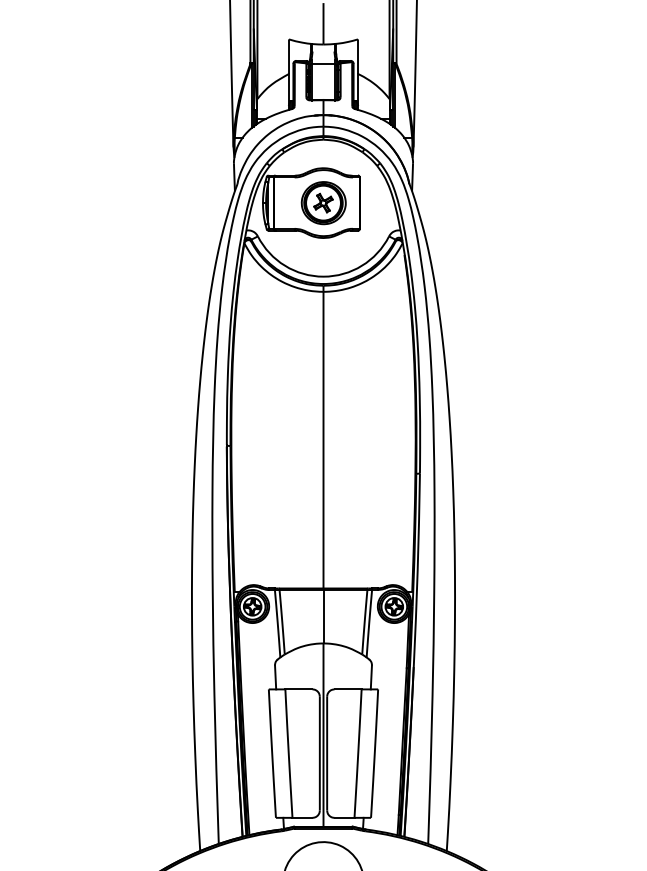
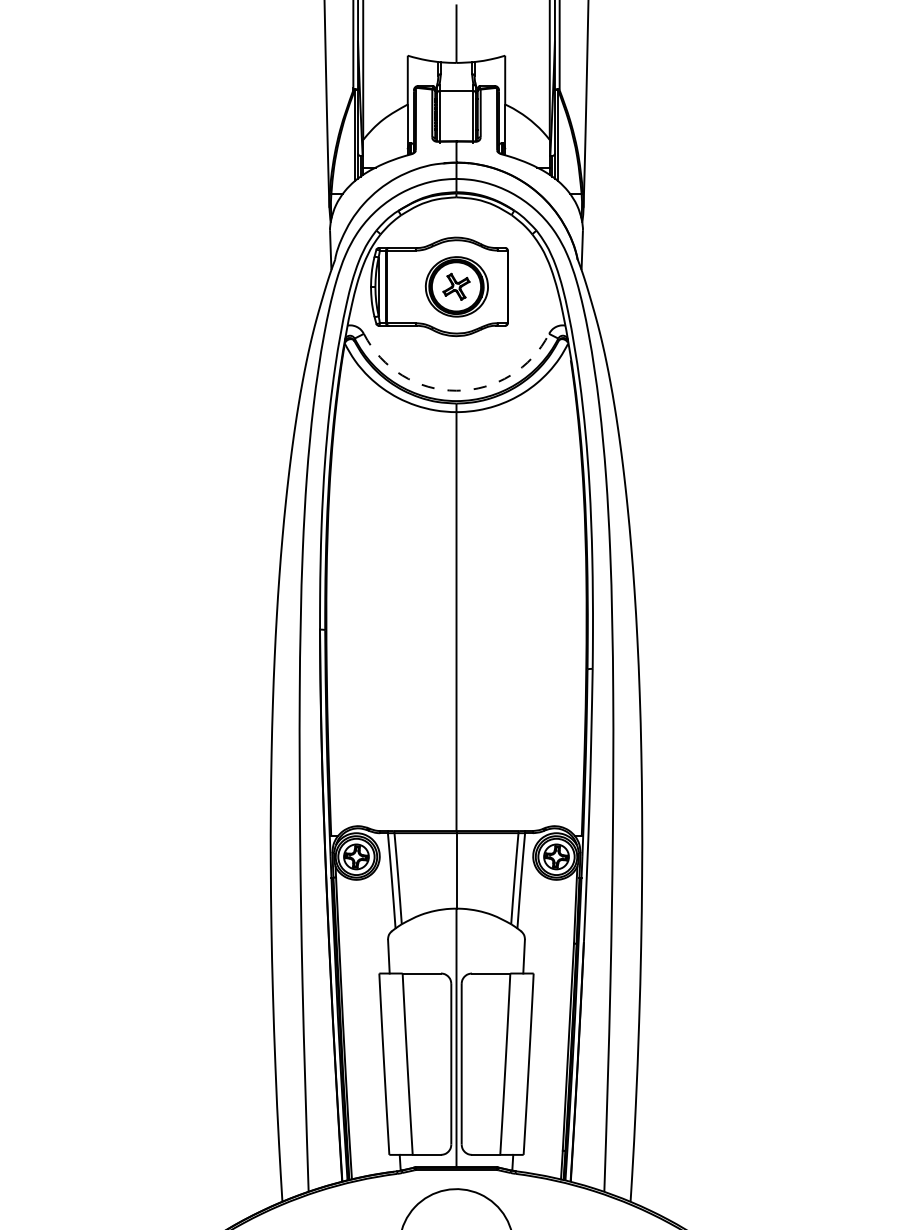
arc: (323, 276) -> (456, 390), solid -> dashed

